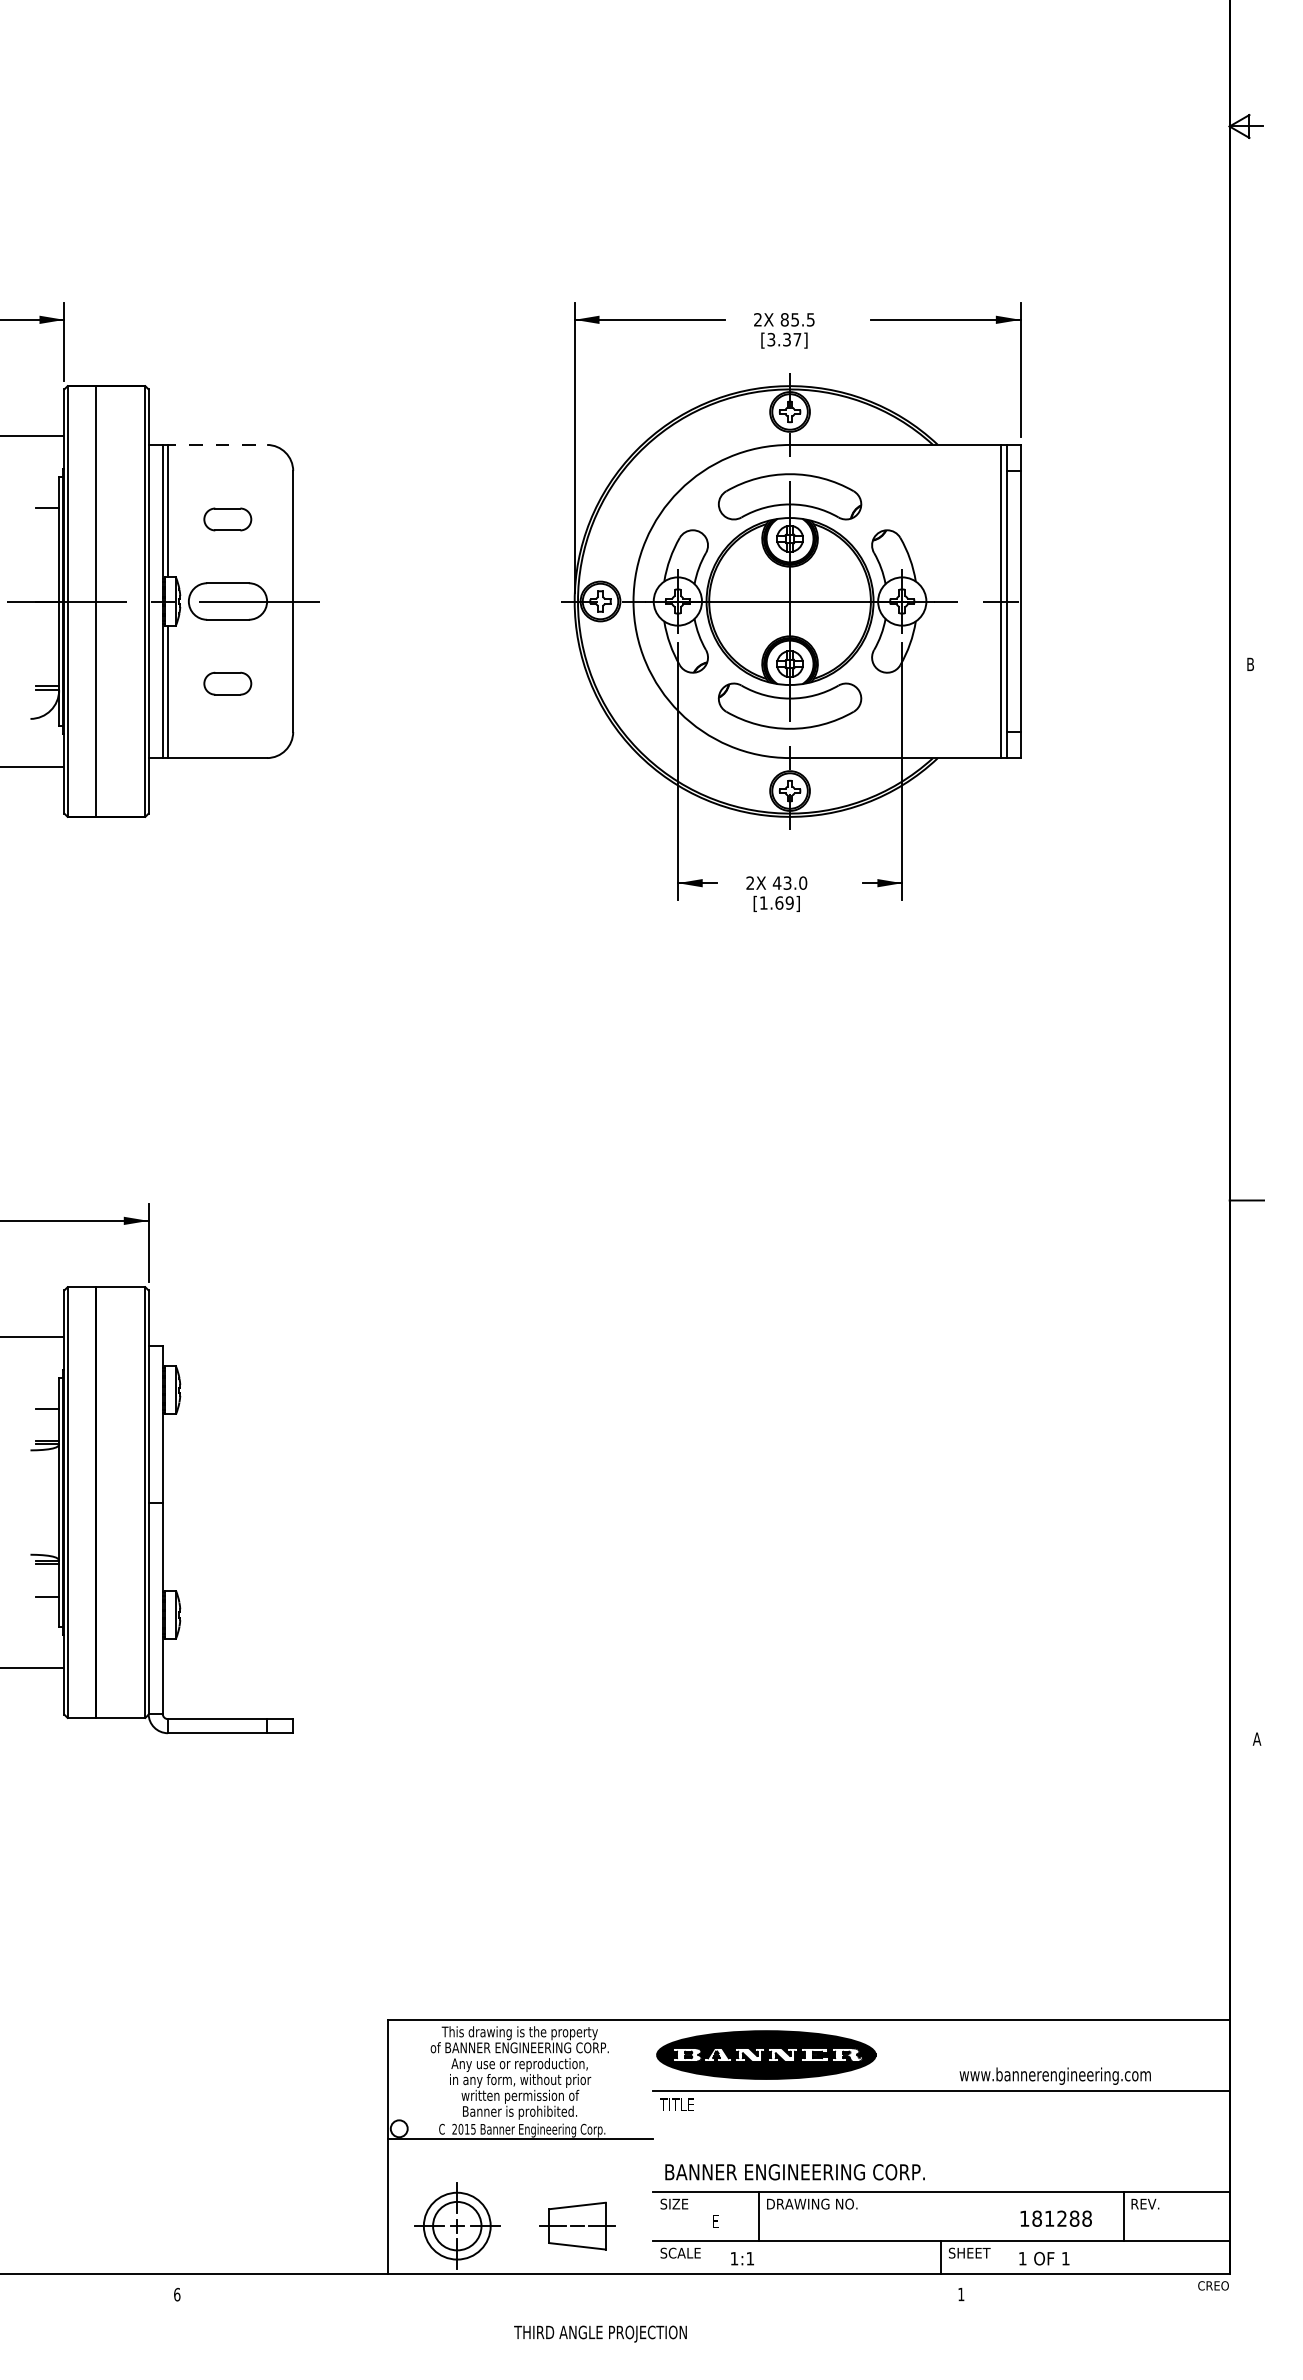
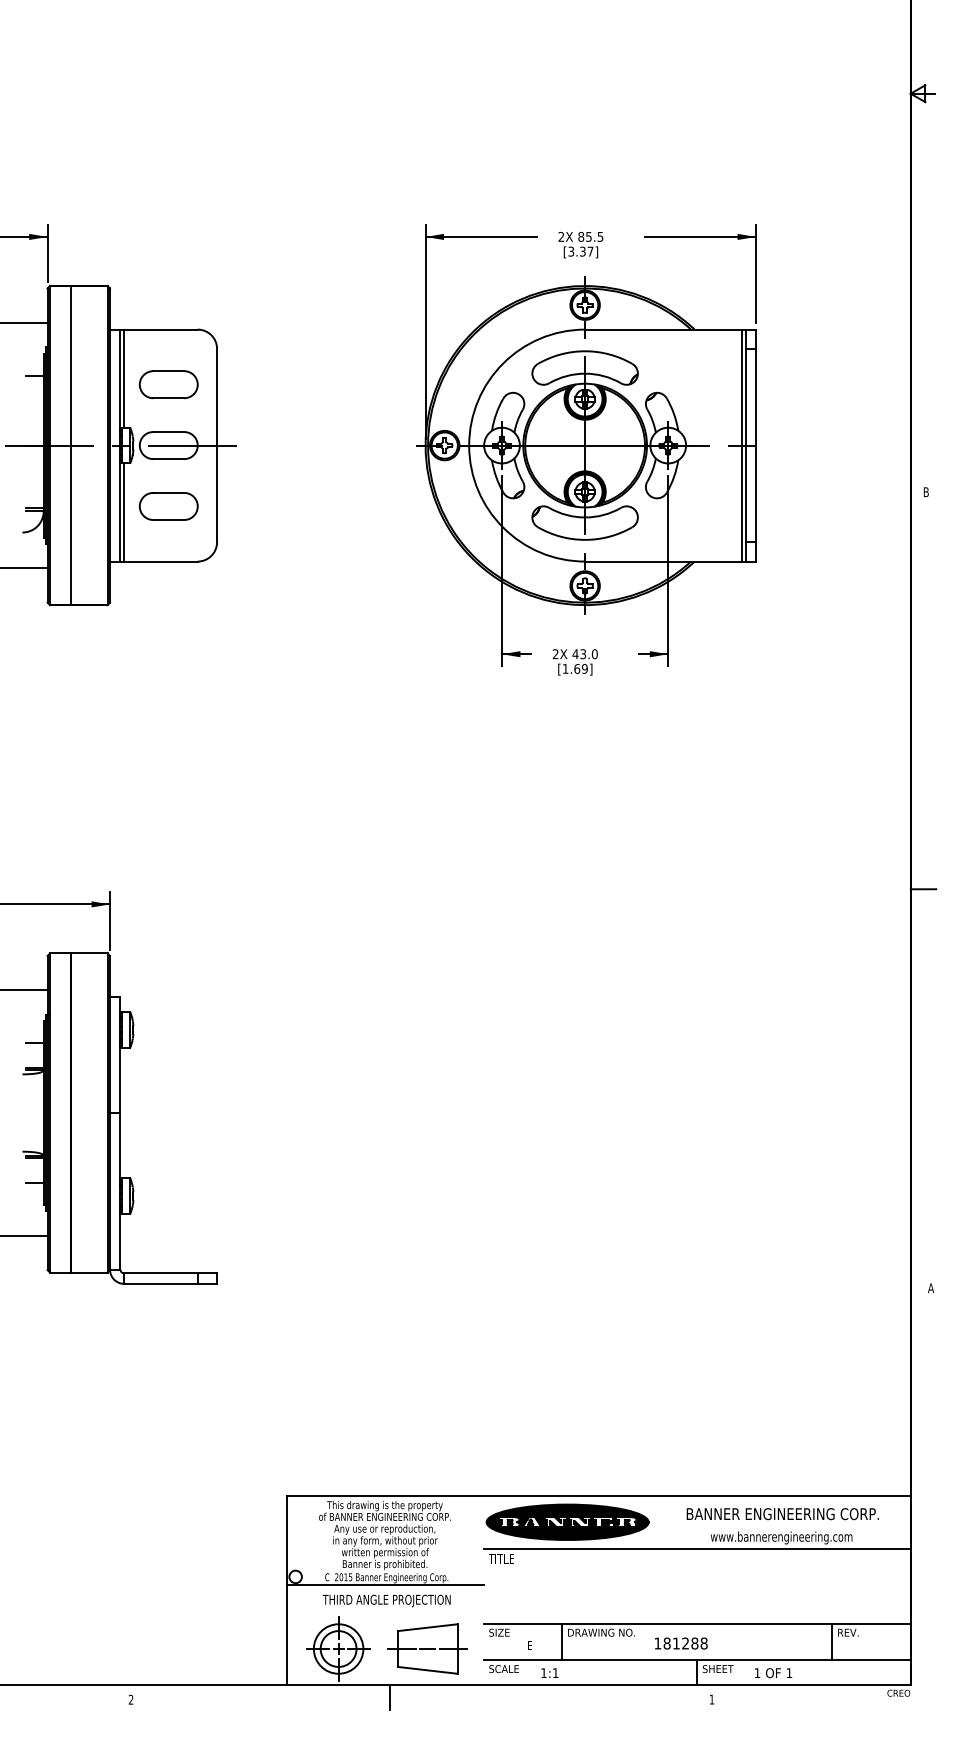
line: (215, 444) -> (159, 329), dashed -> solid
part: (227, 519) -> (168, 384), size x1.67
part: (227, 683) -> (168, 506), size x1.67
text: (794, 2172) -> (782, 1514), moved
text: (1056, 2218) -> (681, 1643), moved
part: (577, 2225) -> (427, 1648), size x1.43
line: (527, 2291) -> (390, 1697), added
text: (176, 2294) -> (130, 1699), 6 -> 2
text: (600, 2333) -> (386, 1600), moved

